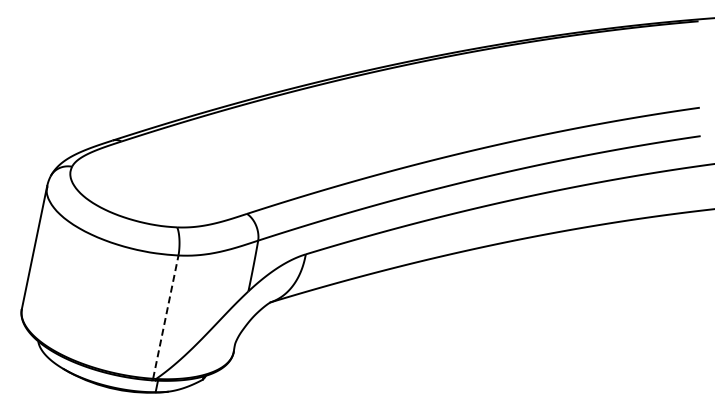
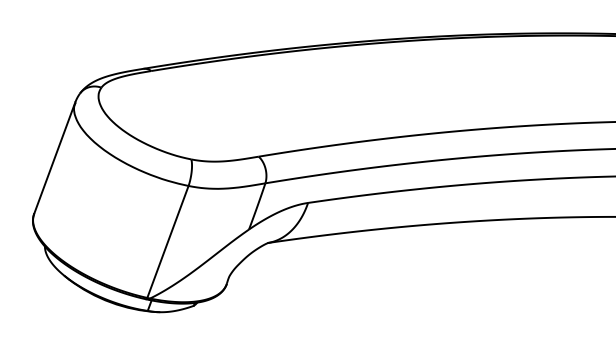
line: (165, 317) -> (167, 242), dashed -> solid

